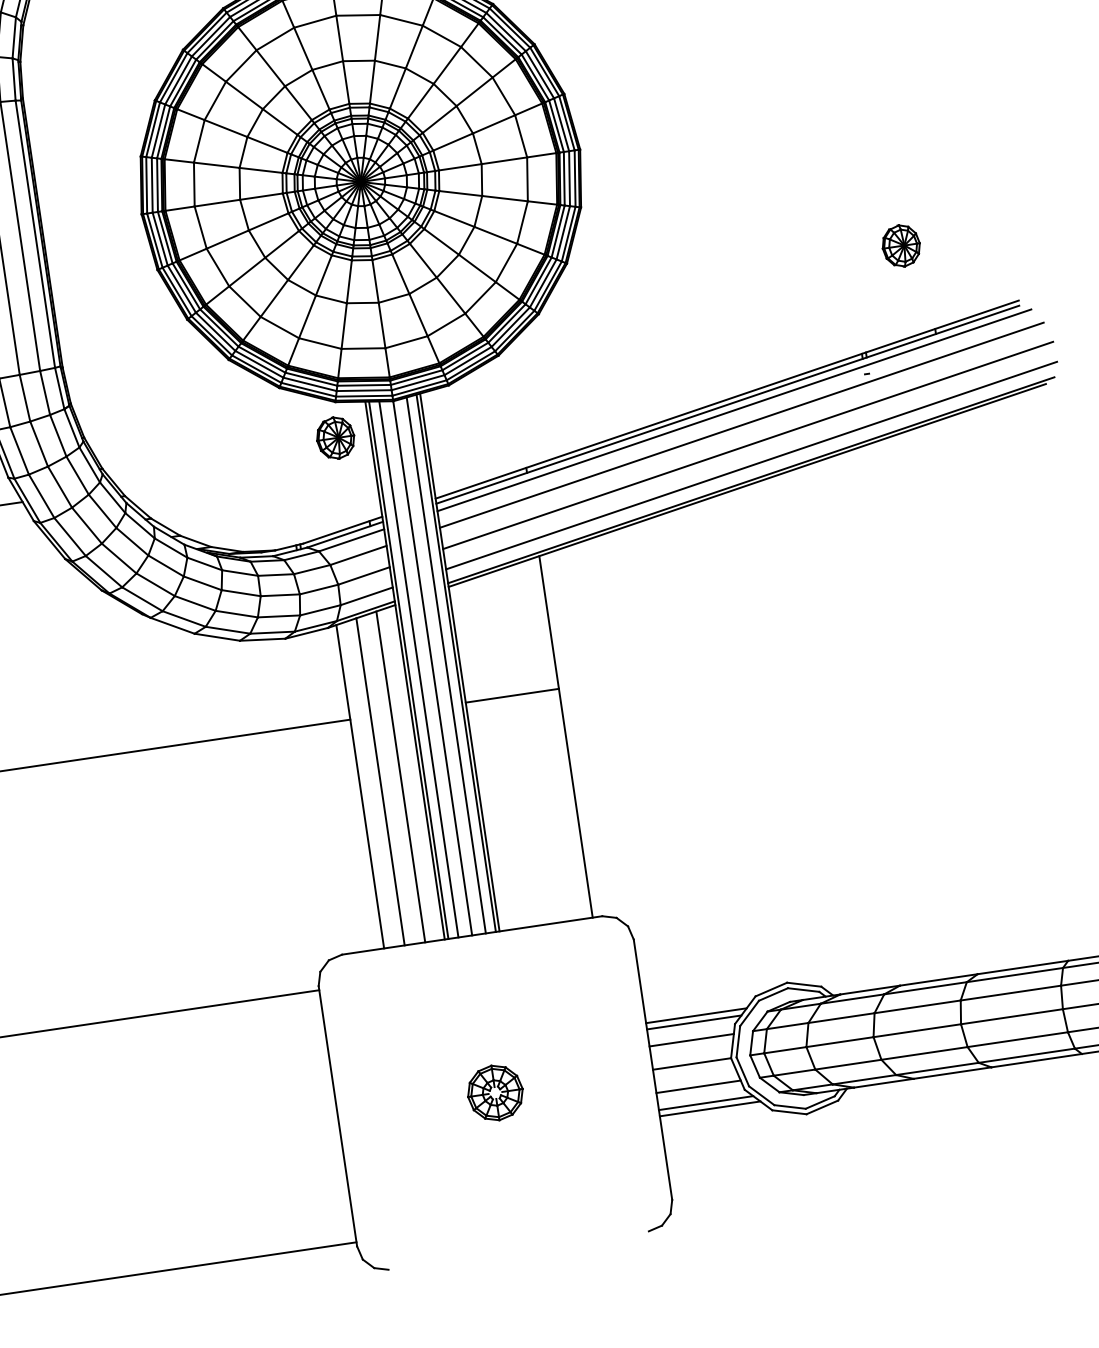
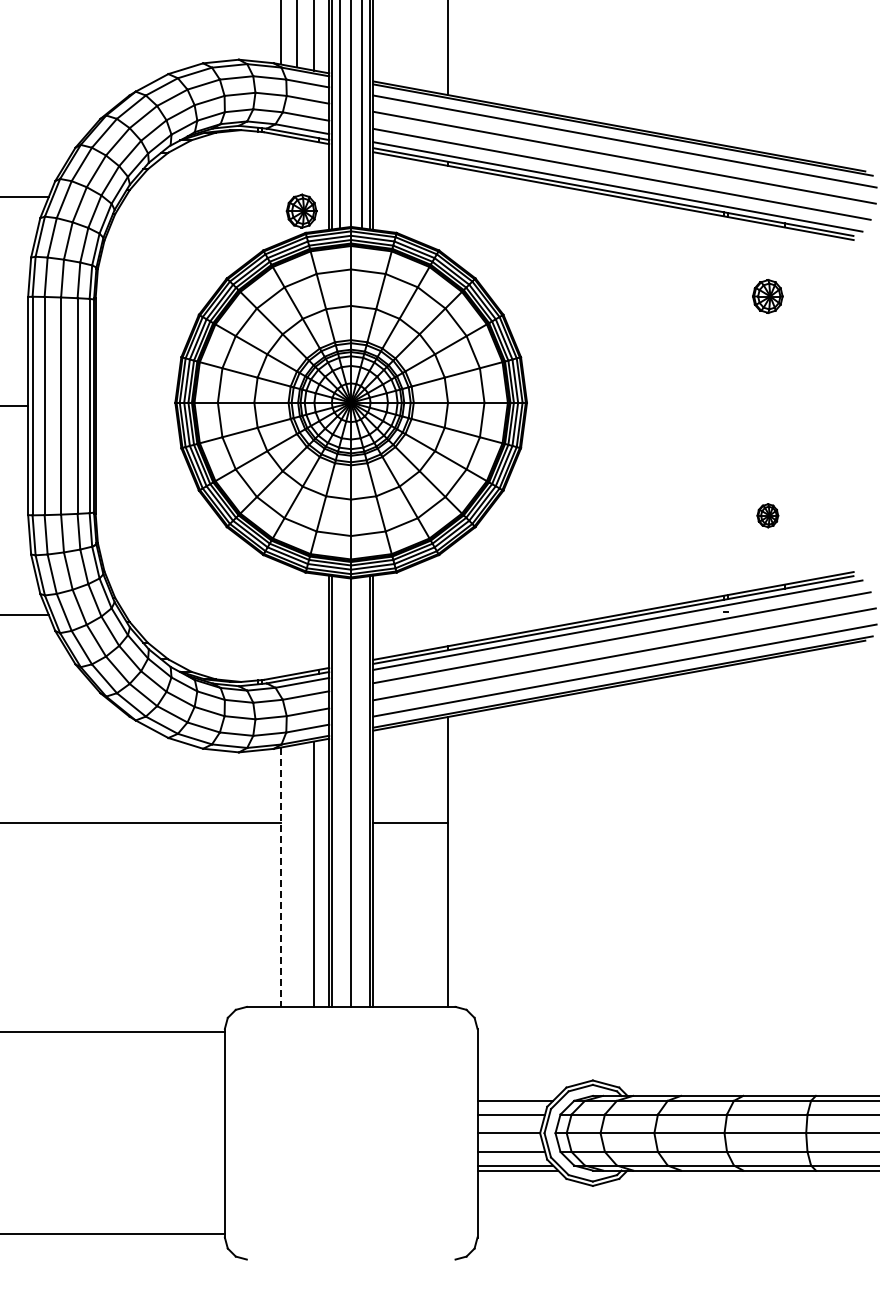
part: (900, 245) -> (767, 515), size x0.7
part: (335, 437) -> (301, 600), removed
line: (446, 664) -> (362, 791), removed
line: (419, 668) -> (340, 791), removed
line: (381, 781) -> (297, 875), removed
line: (360, 787) -> (280, 877), solid -> dashed
line: (695, 1015) -> (517, 1095), removed
part: (495, 1093) -> (351, 1133), removed

